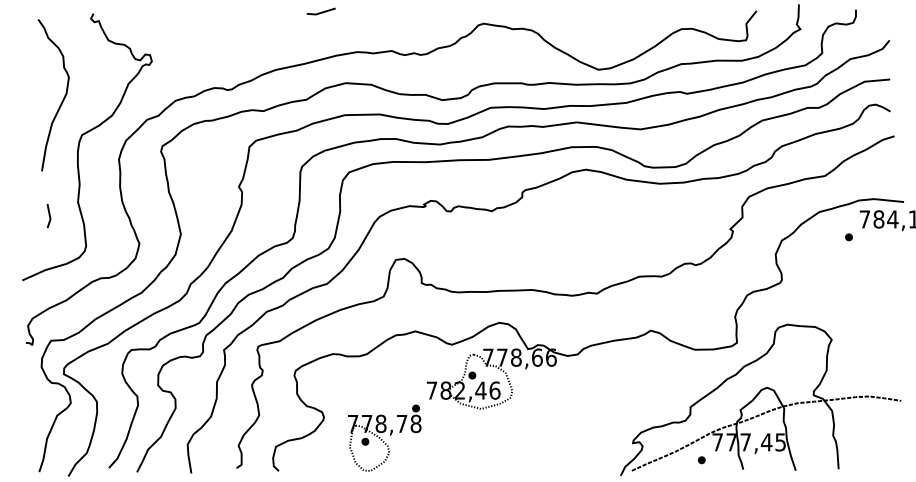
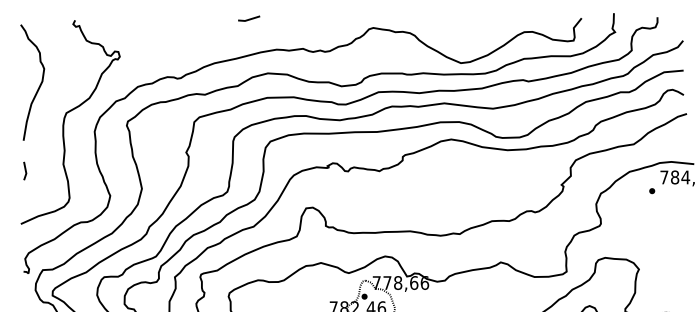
curve: (62, 99) -> (39, 85), moved
line: (48, 215) -> (24, 170), moved

